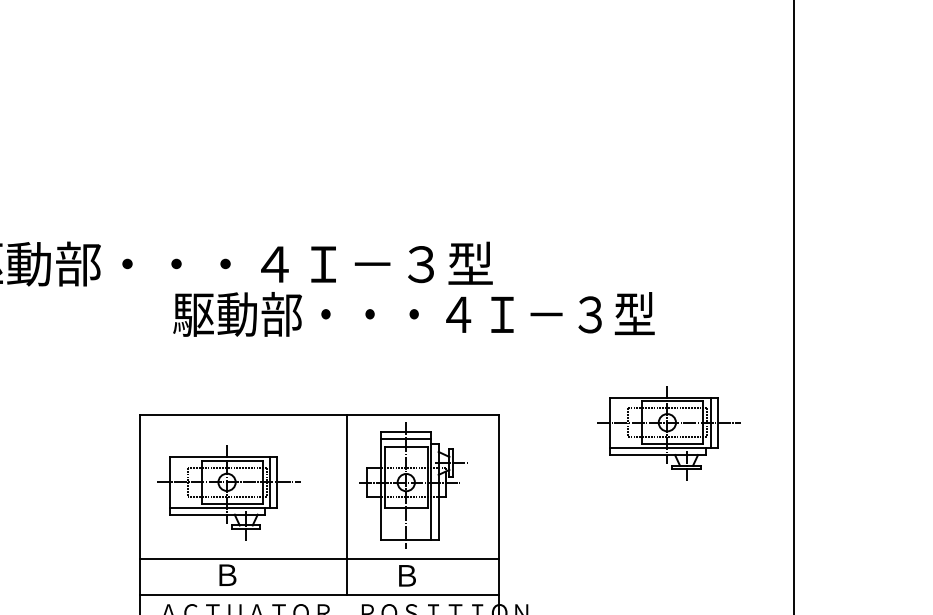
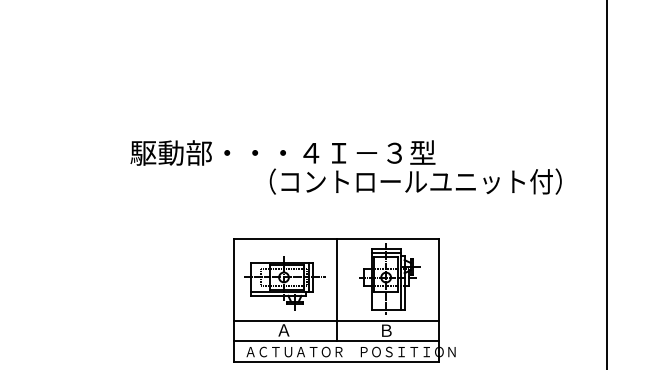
text: (443, 314) -> (407, 181), 駆動部・・・４Ｉ－３型 -> （コントロールユニット付）
part: (668, 433) -> (535, 249), removed
line: (347, 503) -> (336, 289), moved
text: (226, 575) -> (283, 330), Ｂ -> Ａ

